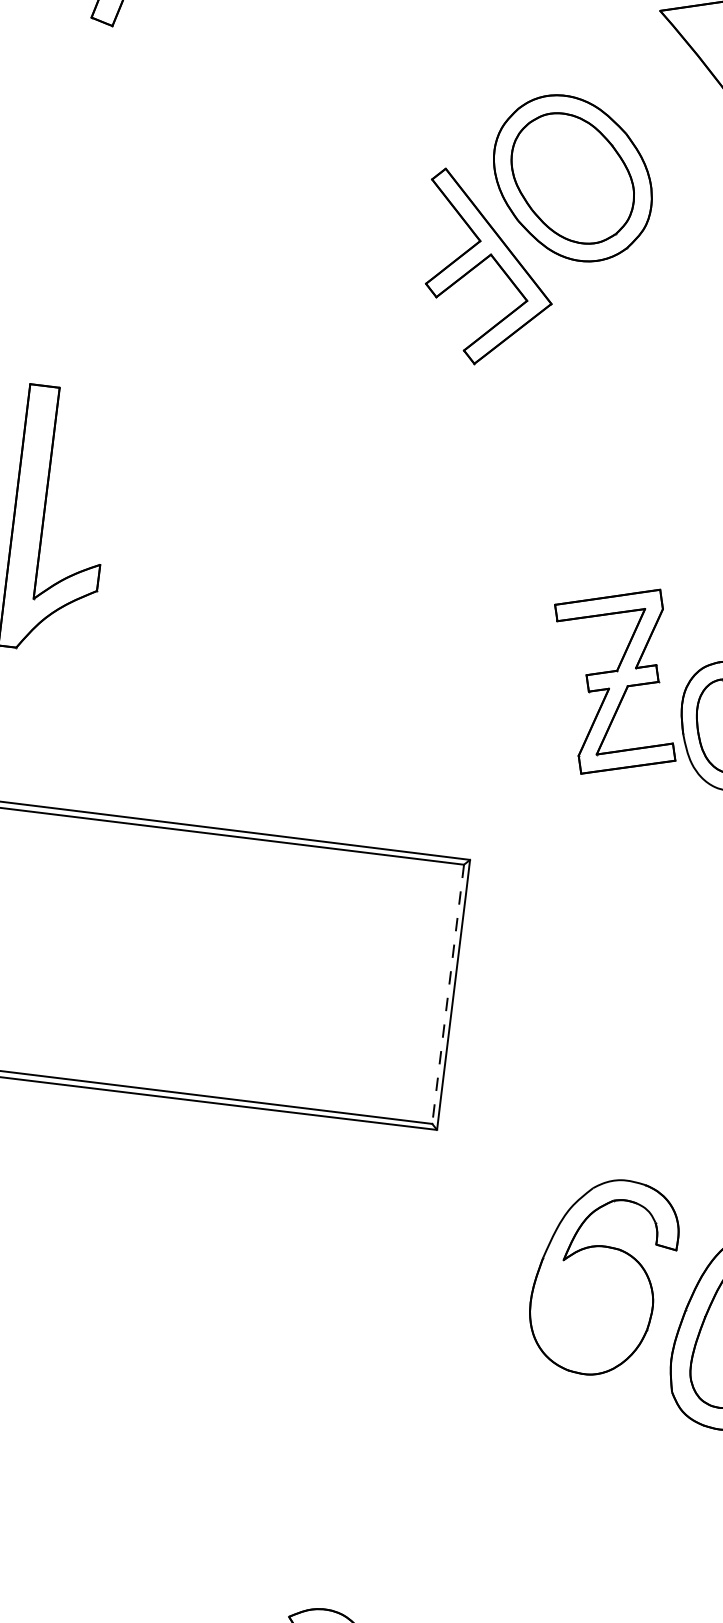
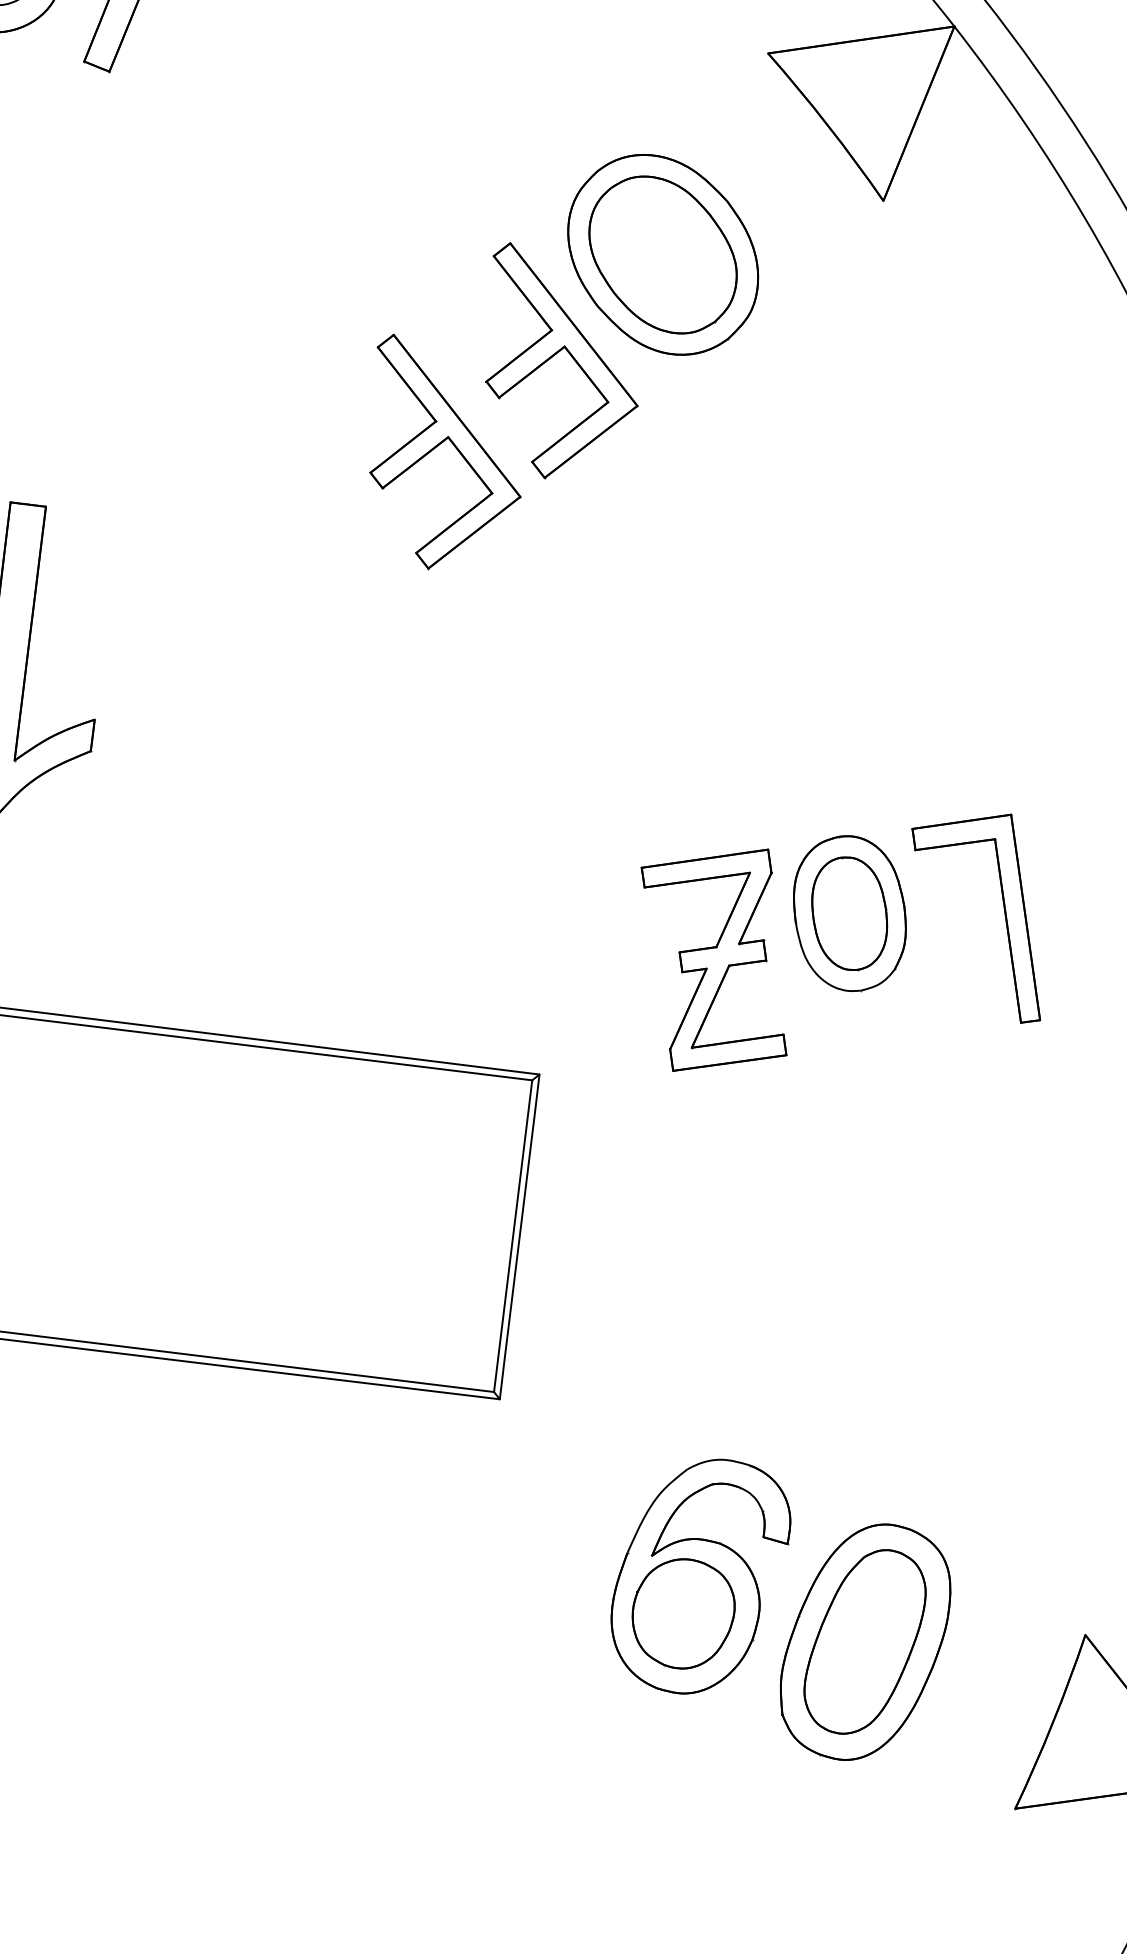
part: (386, 336) -> (439, 445), added
part: (614, 681) -> (713, 959), moved
line: (448, 994) -> (513, 1236), dashed -> solid
part: (589, 1308) -> (683, 1613), added

